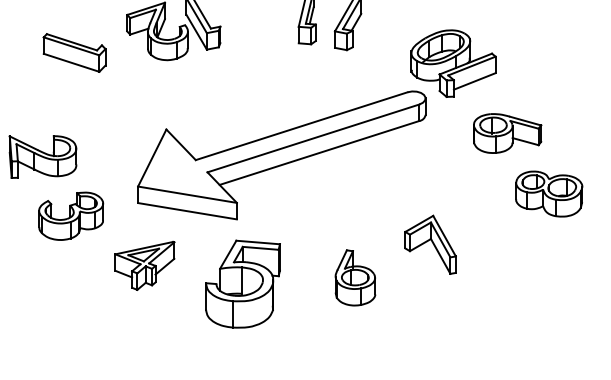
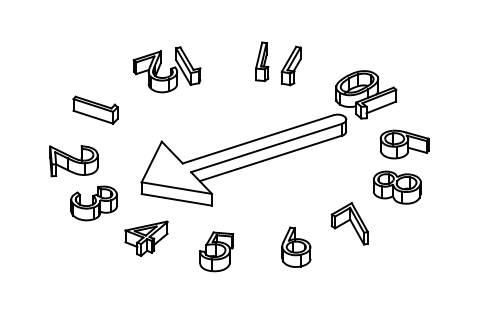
part: (74, 51) -> (95, 109), moved
part: (548, 193) -> (396, 187), moved
part: (243, 283) -> (216, 251), size x0.62

